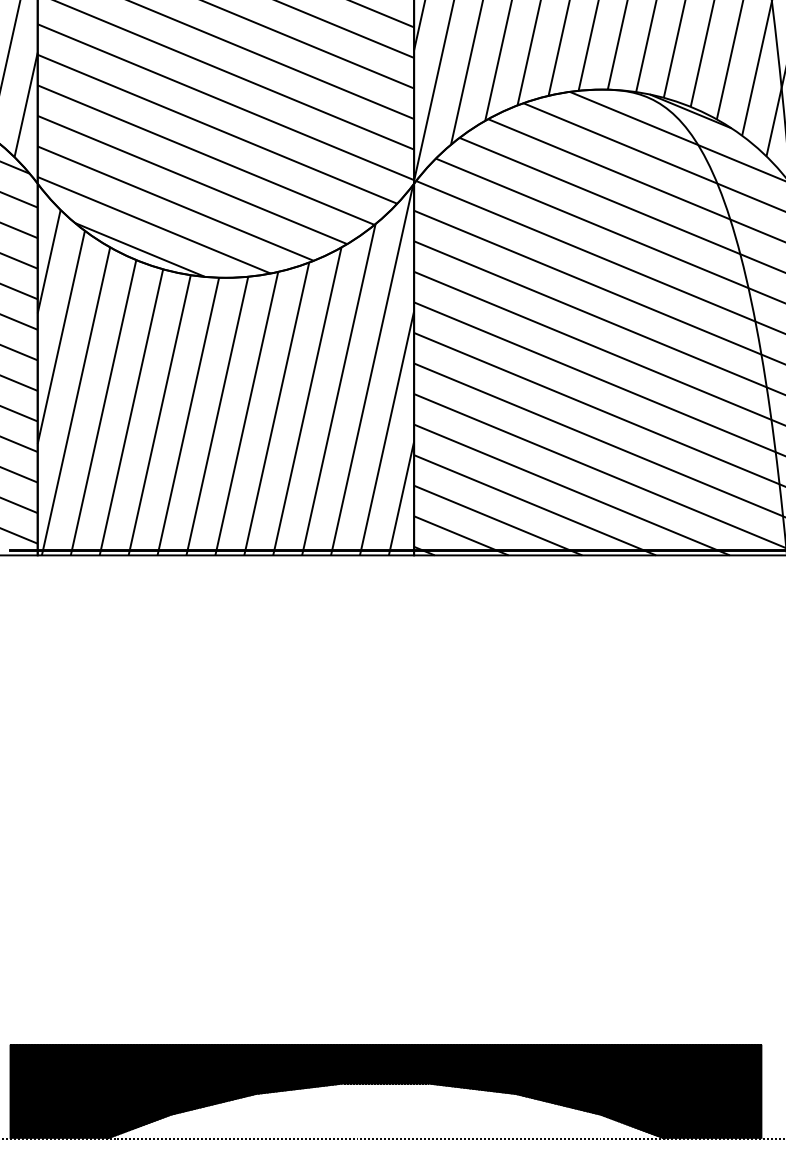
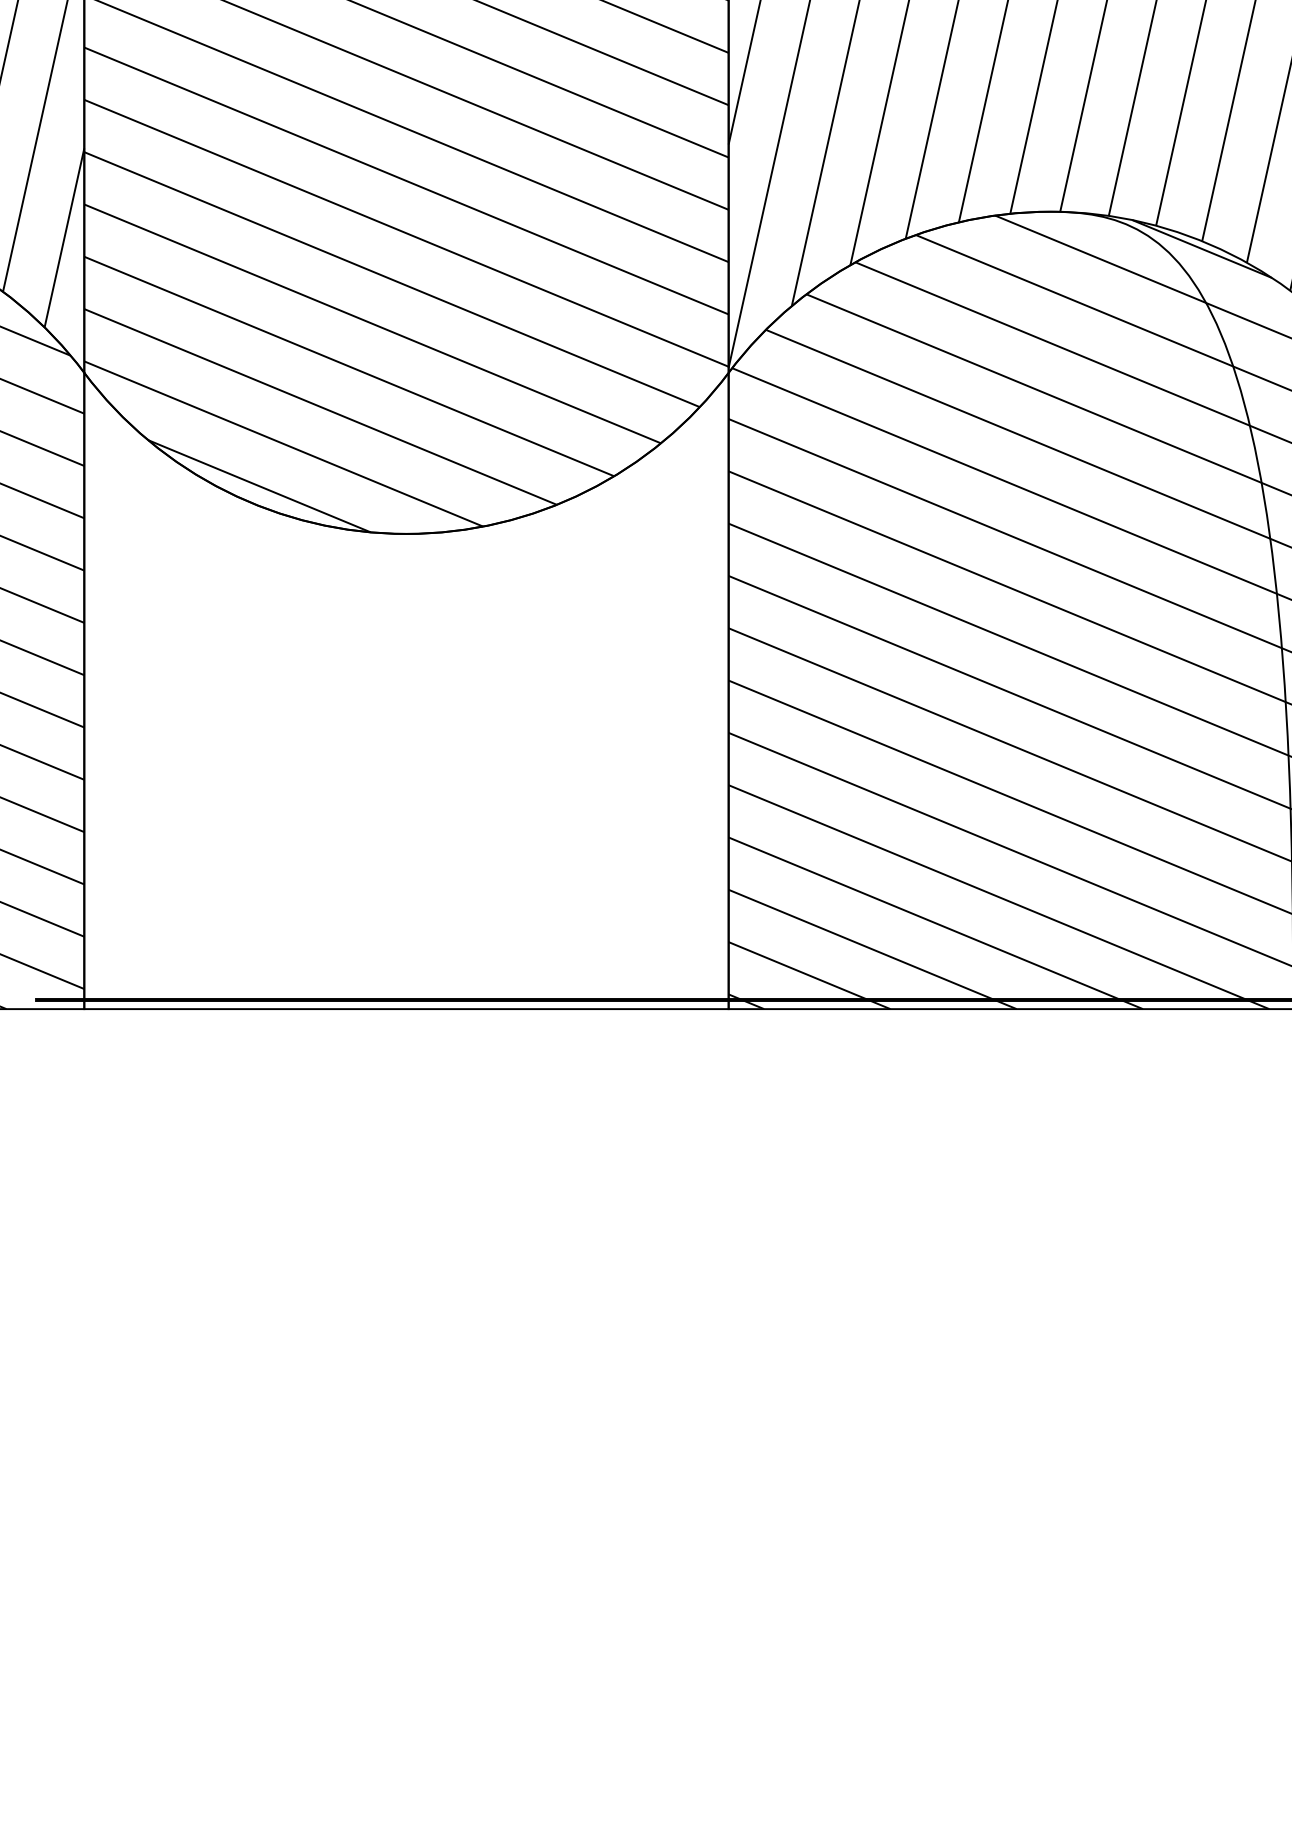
hatch: (225, 369) -> (405, 690), removed

